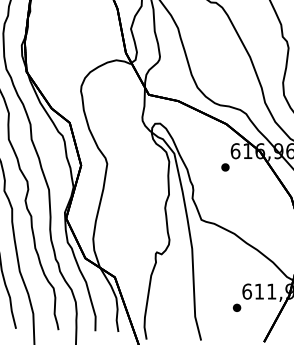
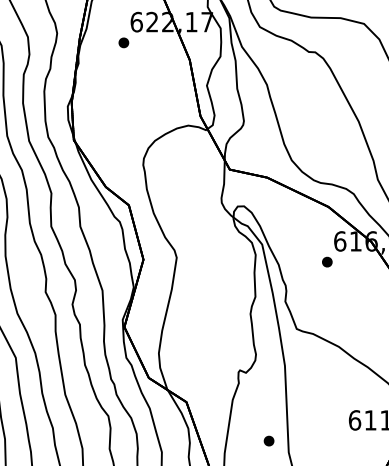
part: (236, 307) -> (268, 440), moved

